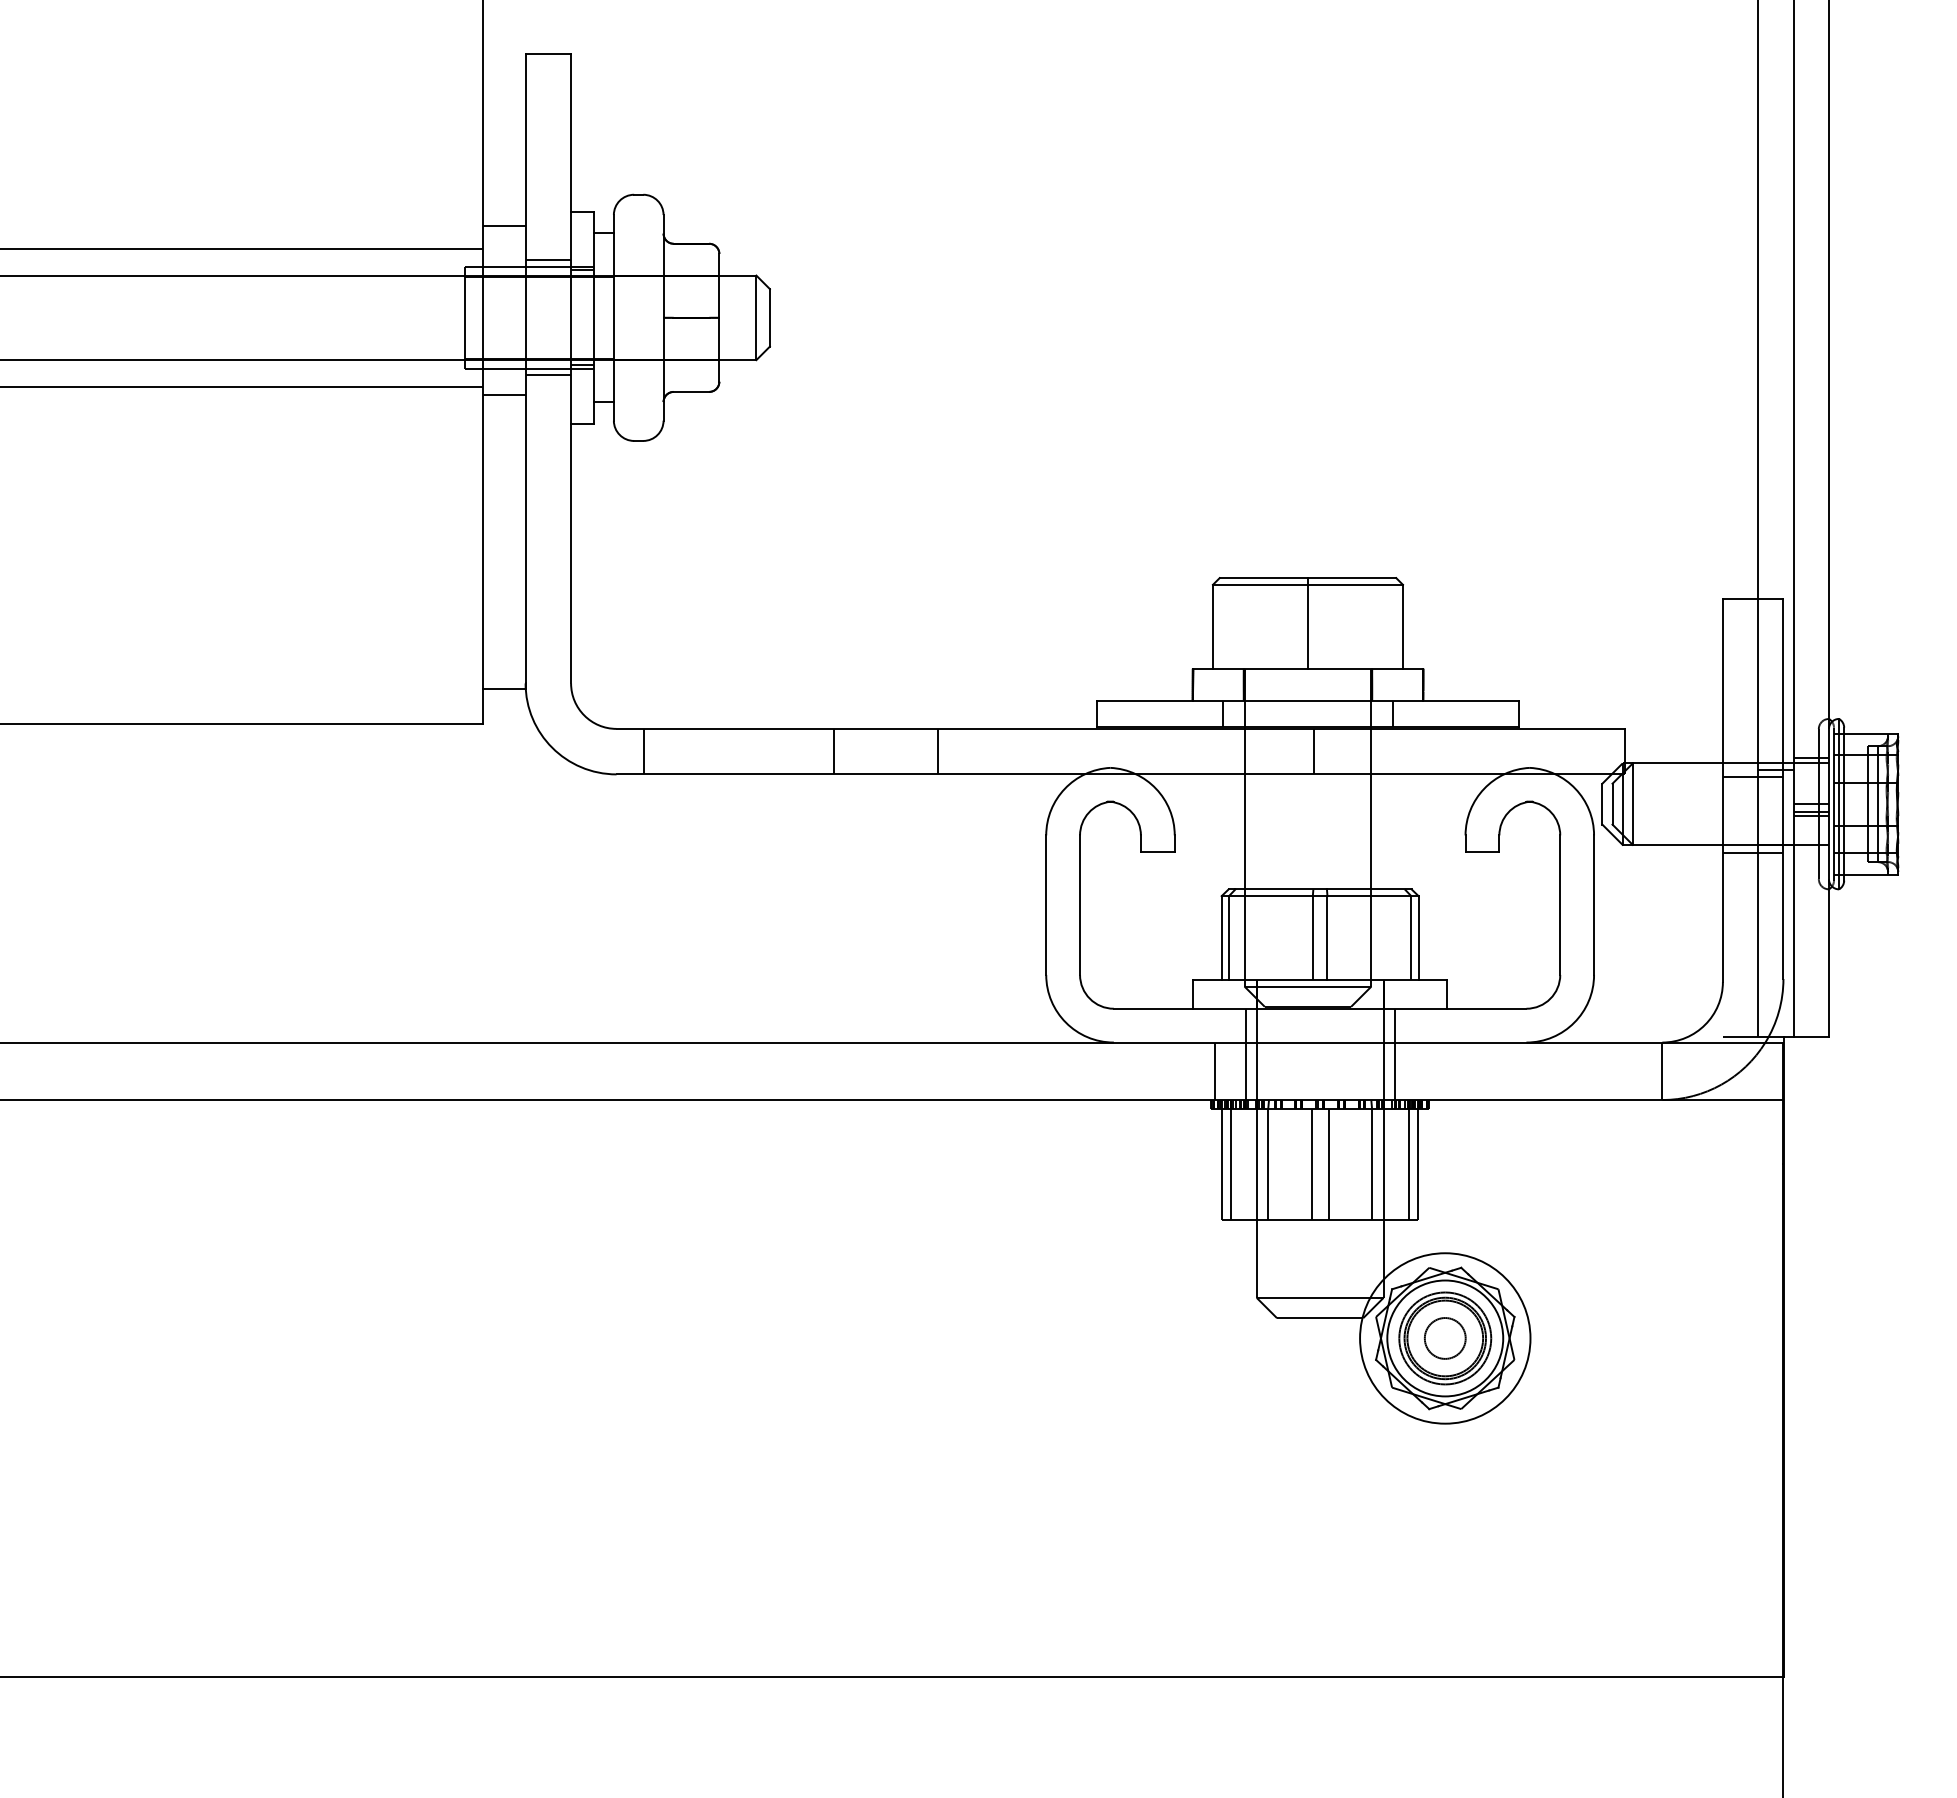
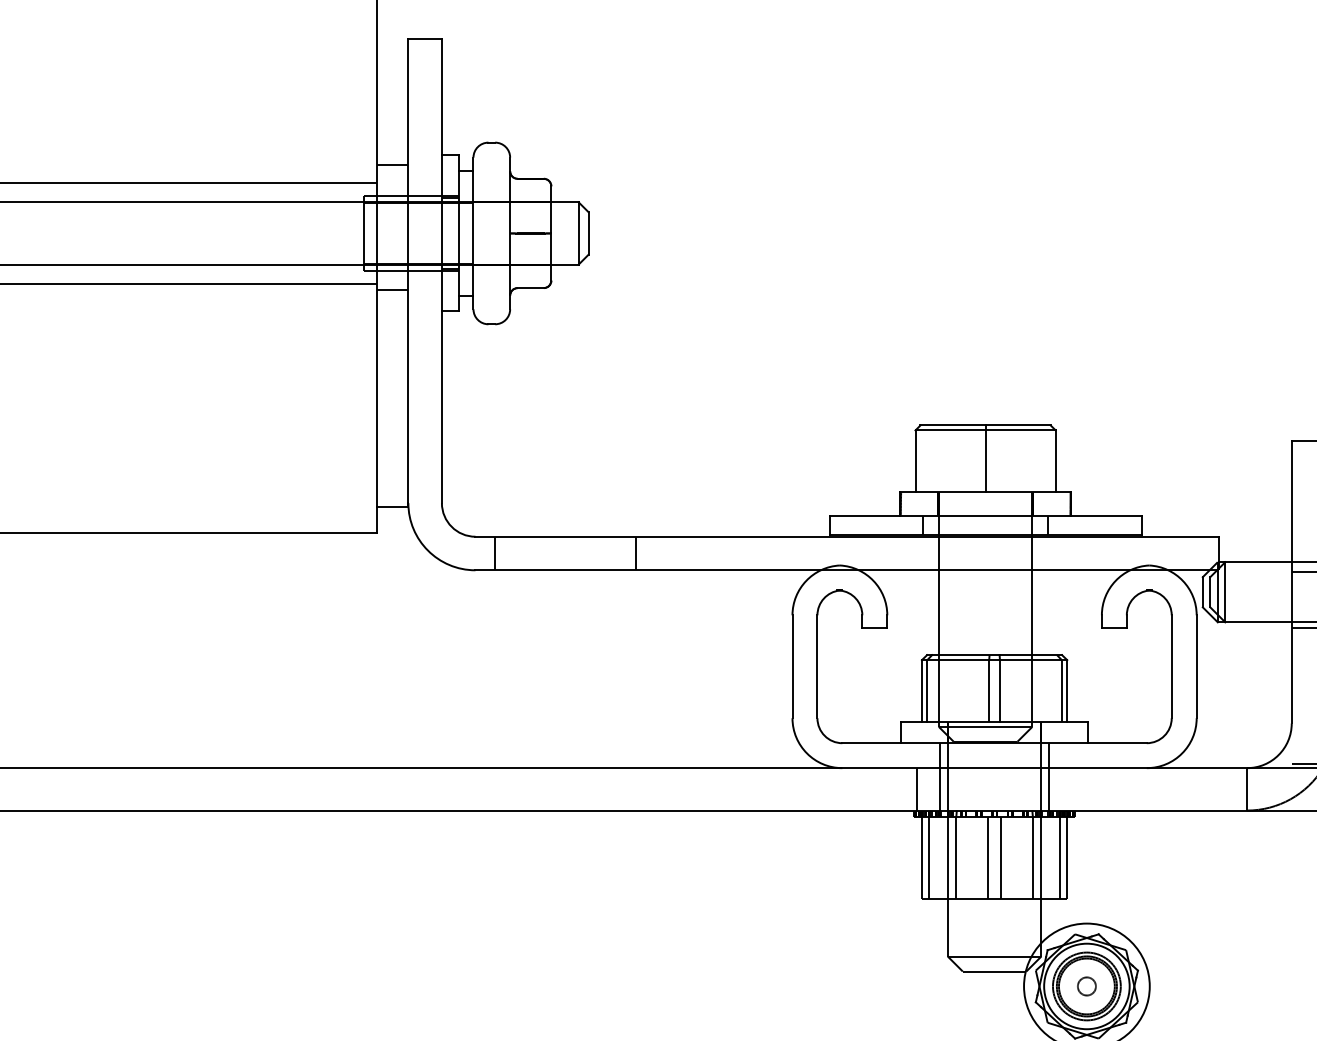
line: (548, 260) -> (425, 191), removed
line: (548, 375) -> (425, 275), removed
line: (937, 751) -> (712, 553), removed
line: (1313, 751) -> (989, 553), removed
circle: (1444, 1338) -> (1086, 986), size x0.6

